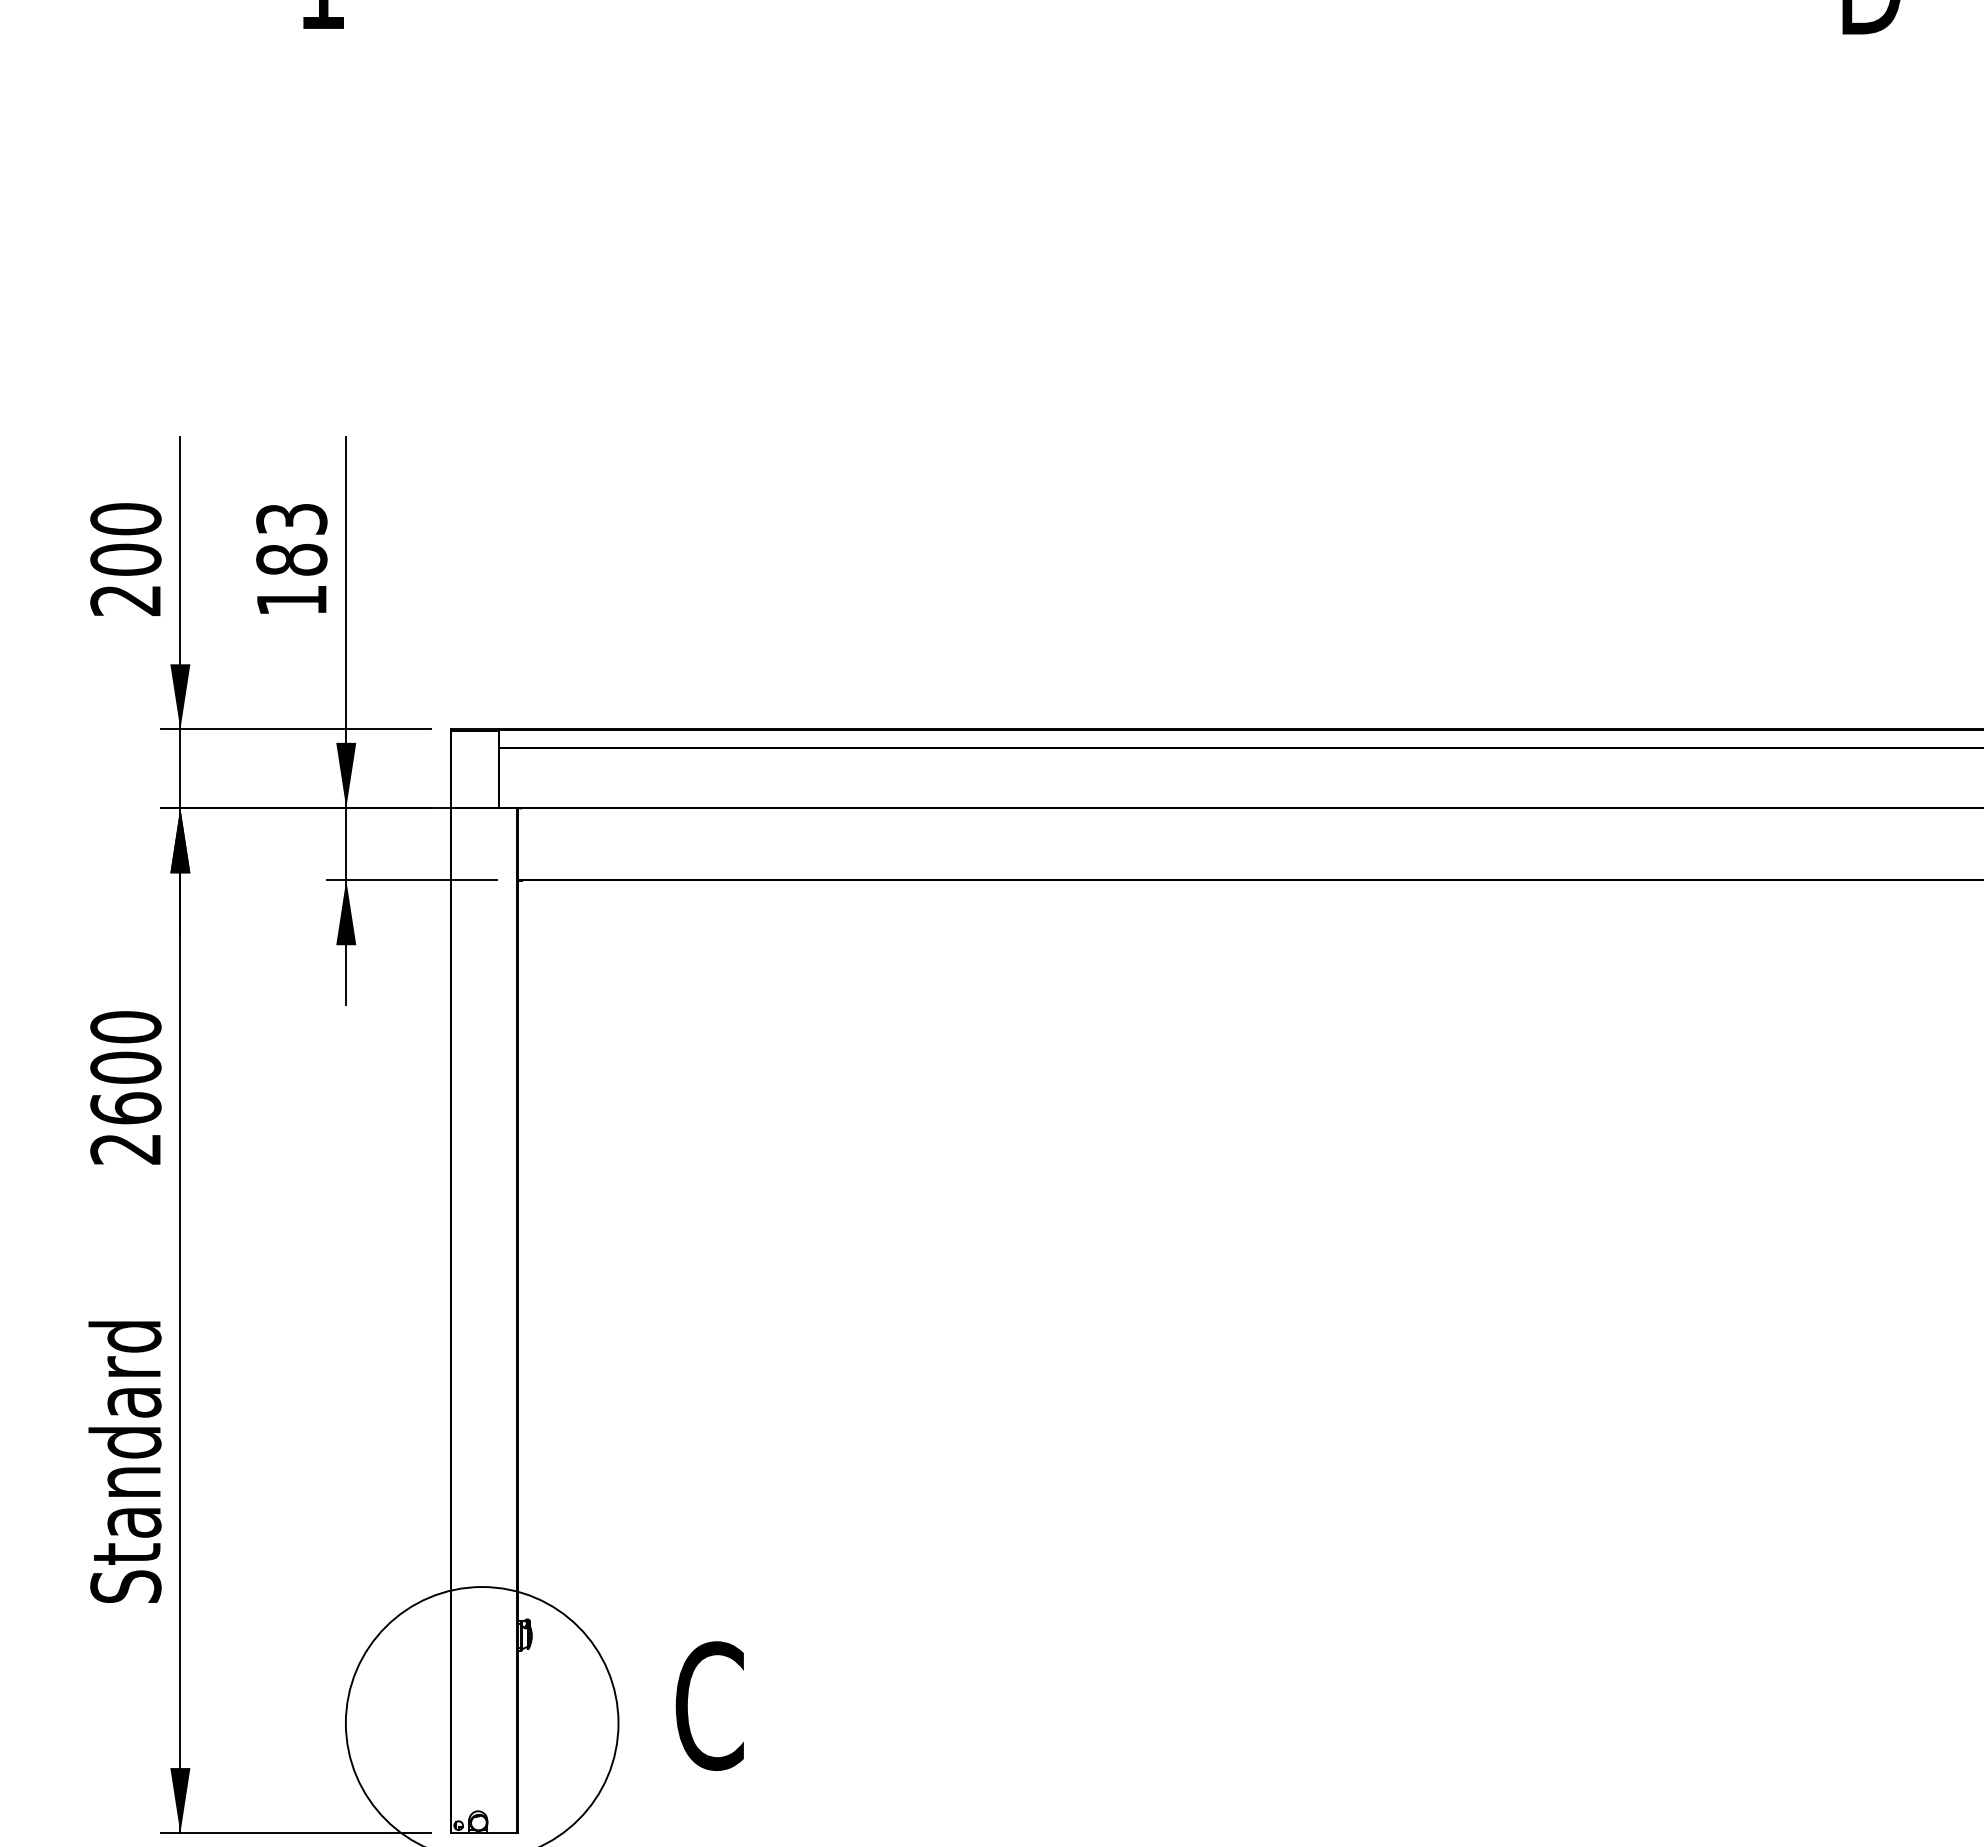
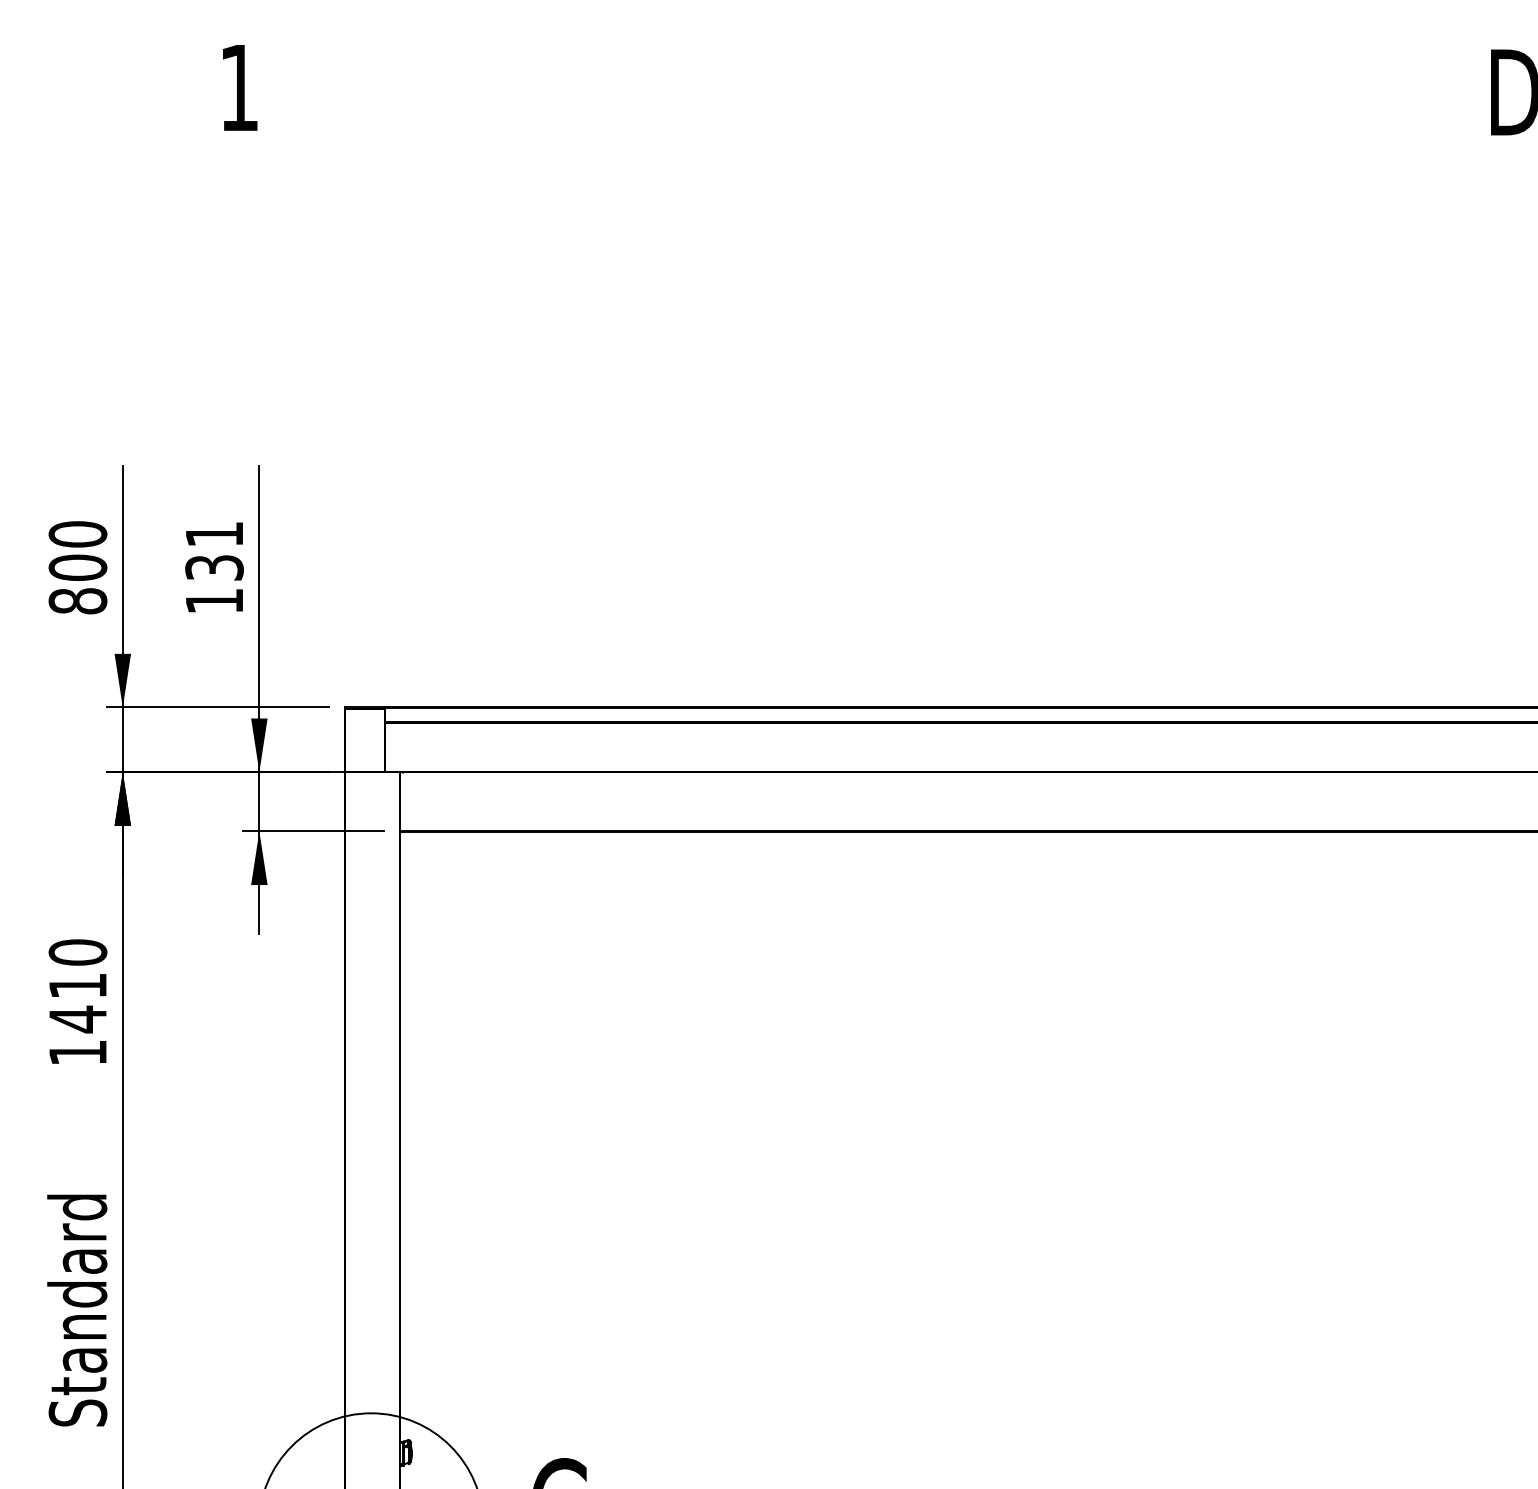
text: (291, 539) -> (214, 551), 183 -> 131
text: (125, 600) -> (77, 601), 200 -> 800
text: (125, 1107) -> (77, 1018), 2600 -> 1410

